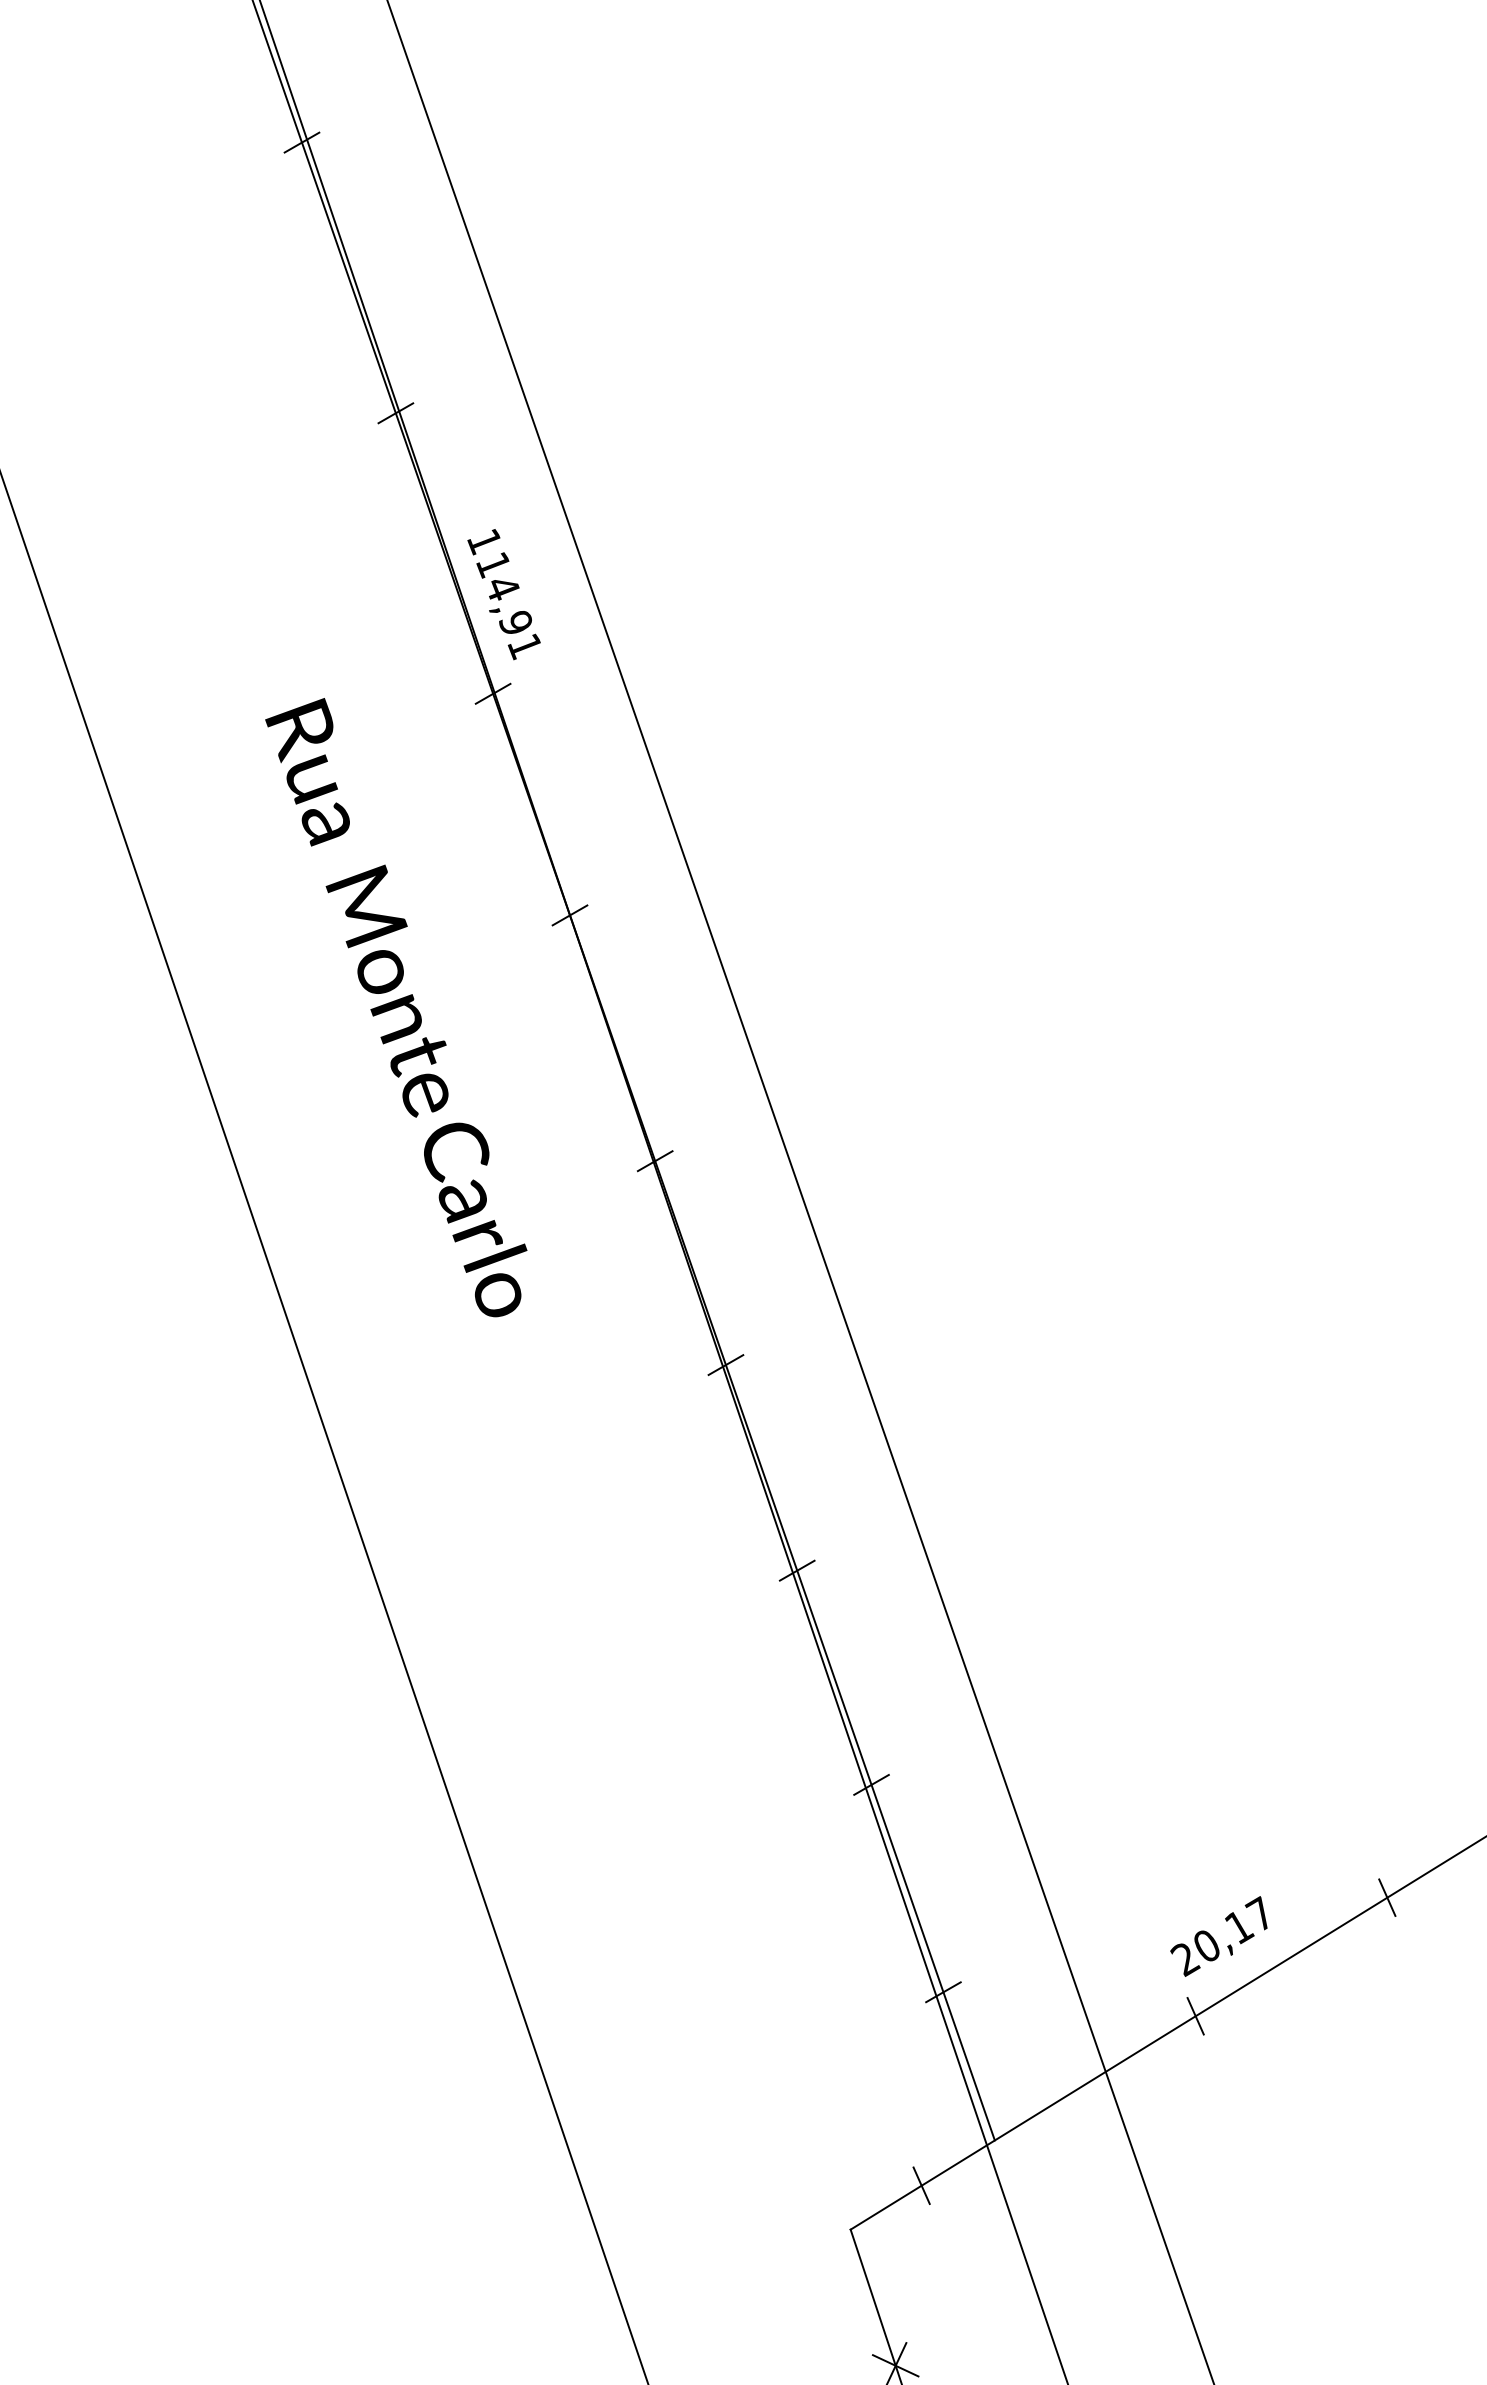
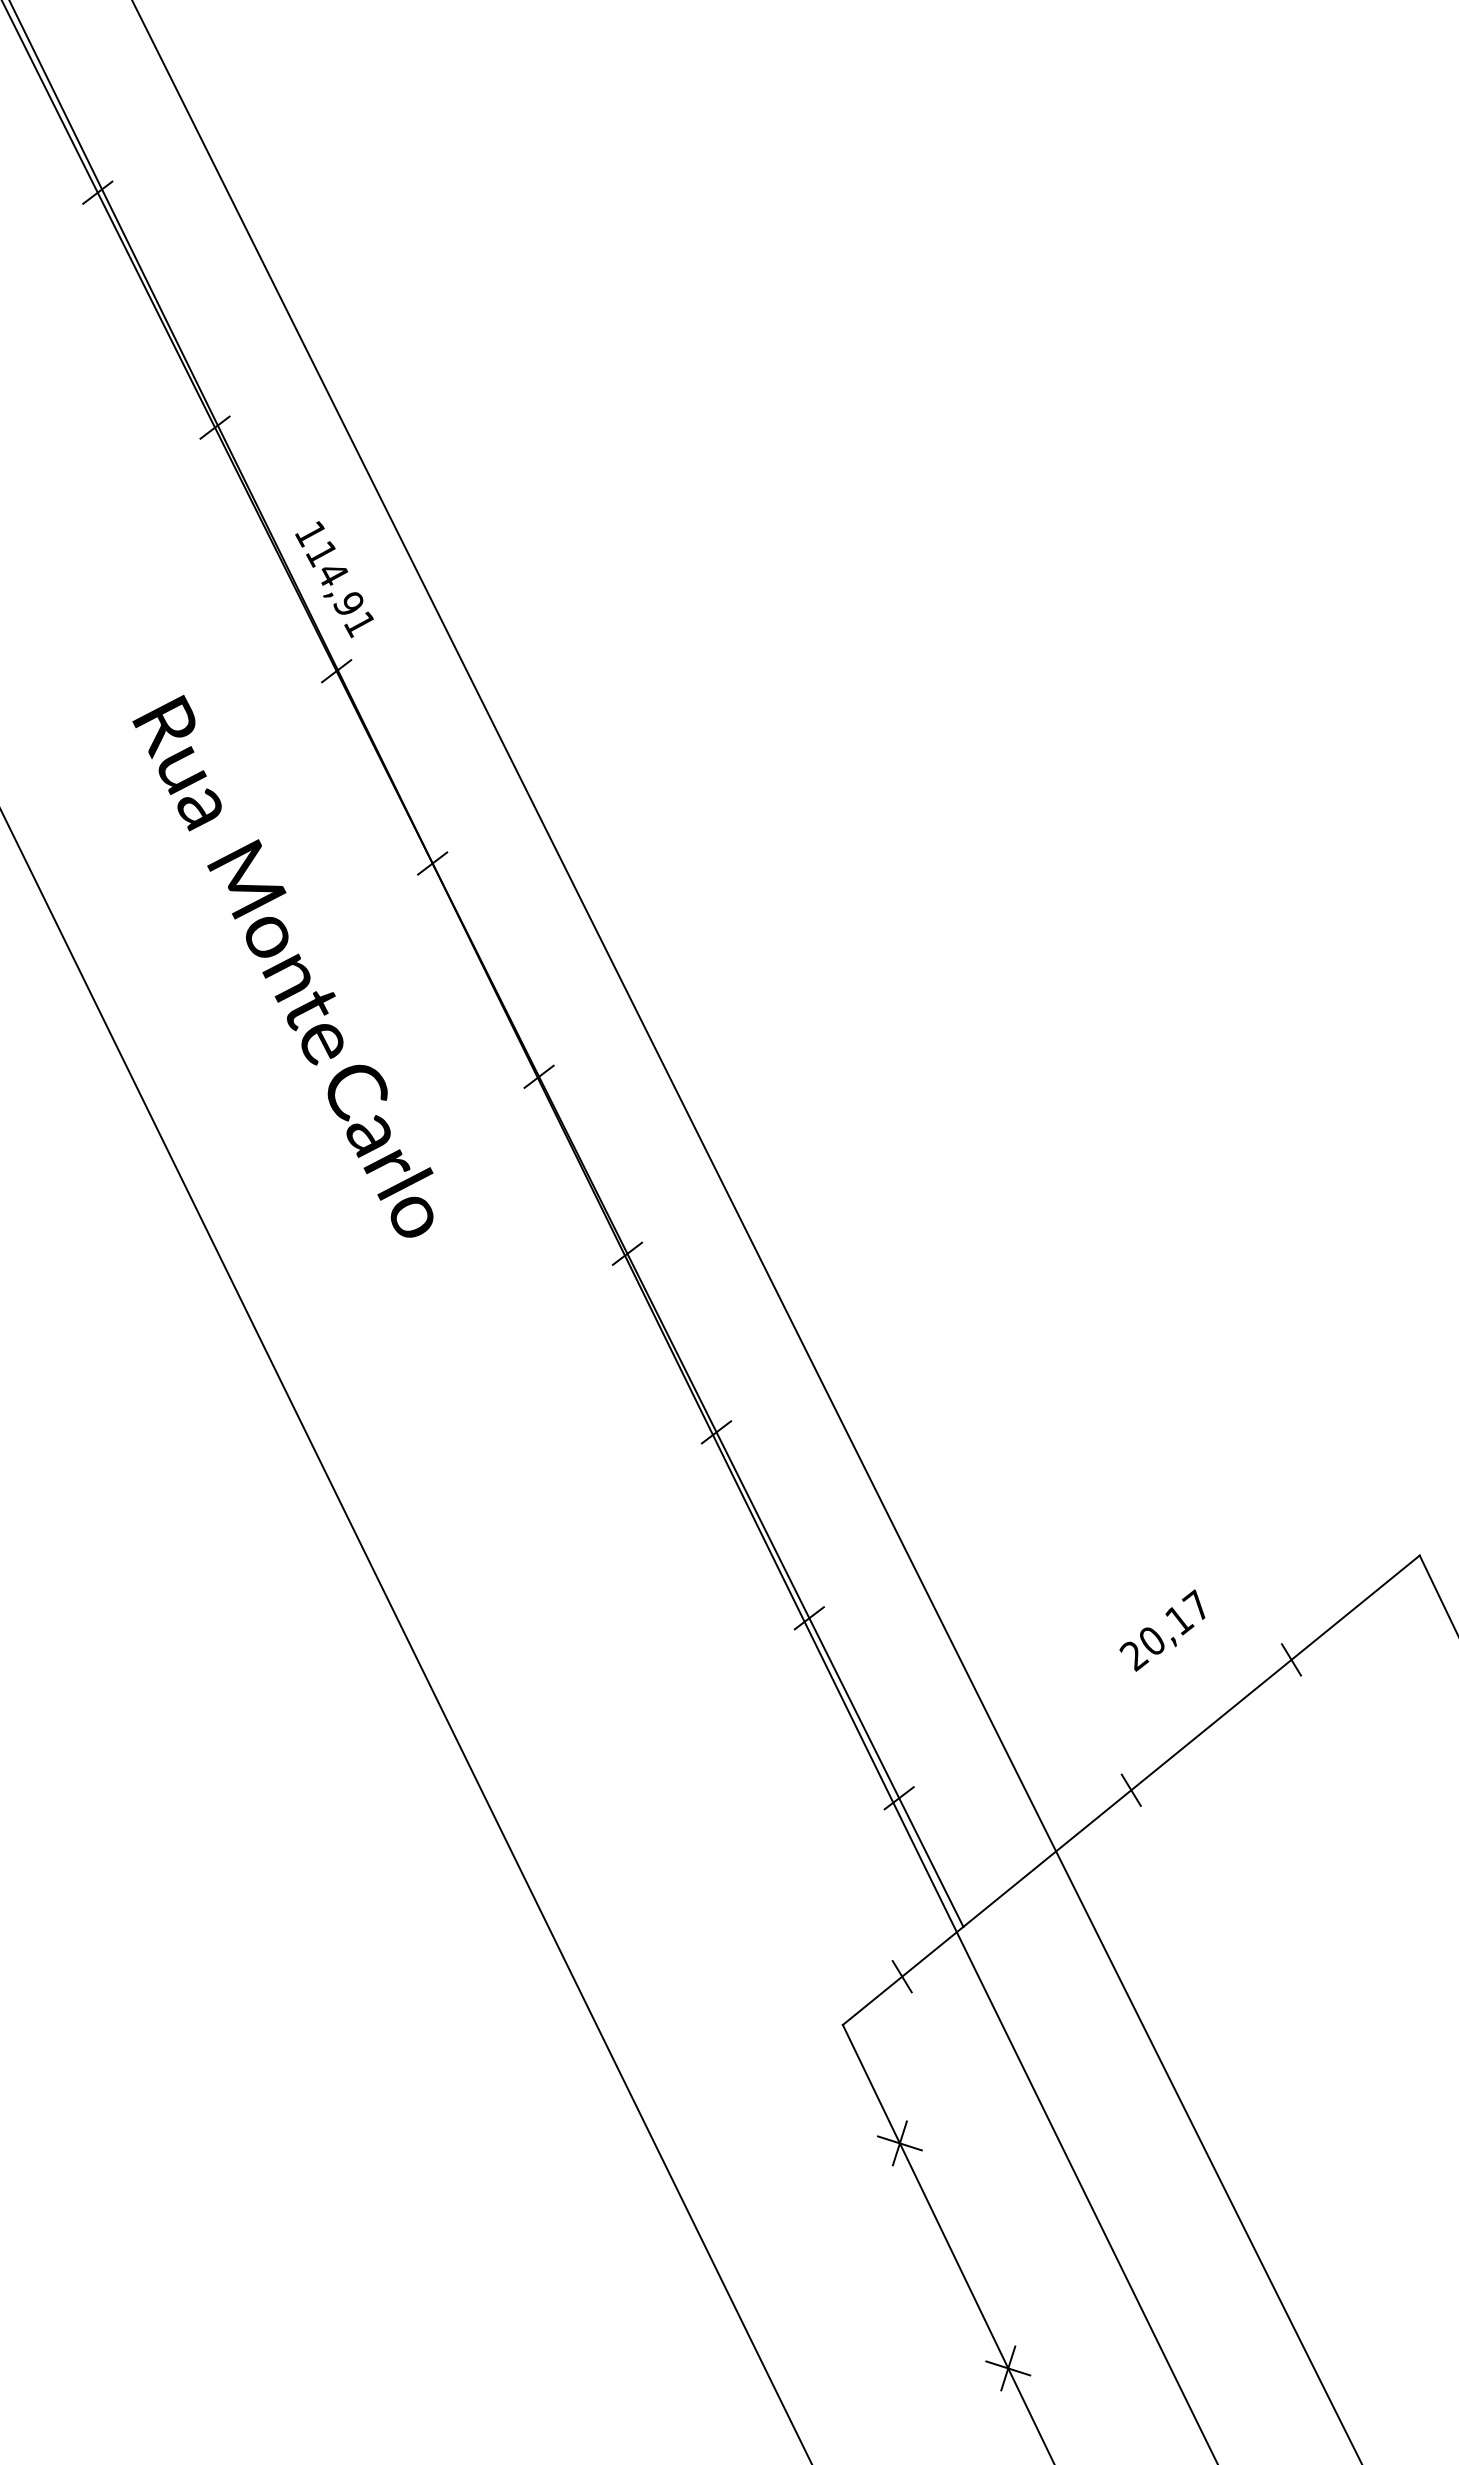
text: (1219, 1935) -> (1162, 1630), moved

